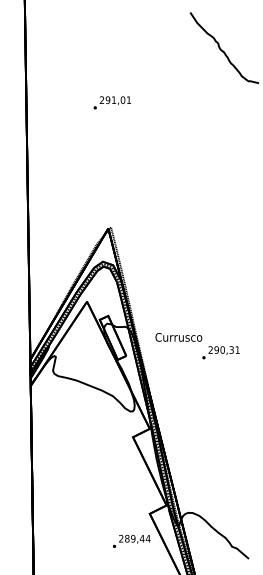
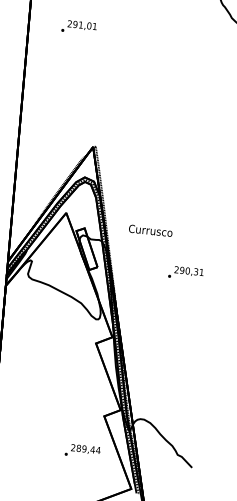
text: (112, 102) -> (79, 27), moved
text: (178, 337) -> (150, 230), moved
text: (131, 540) -> (82, 450), moved

